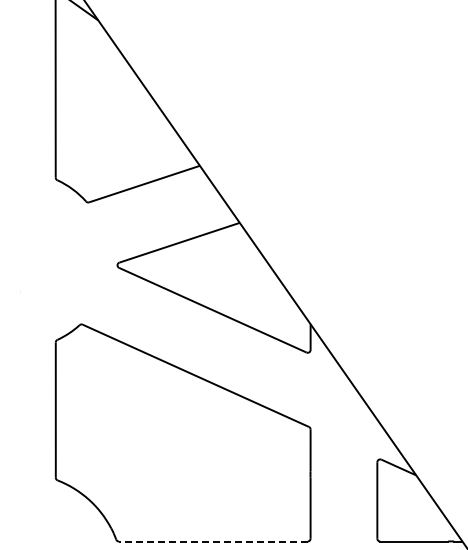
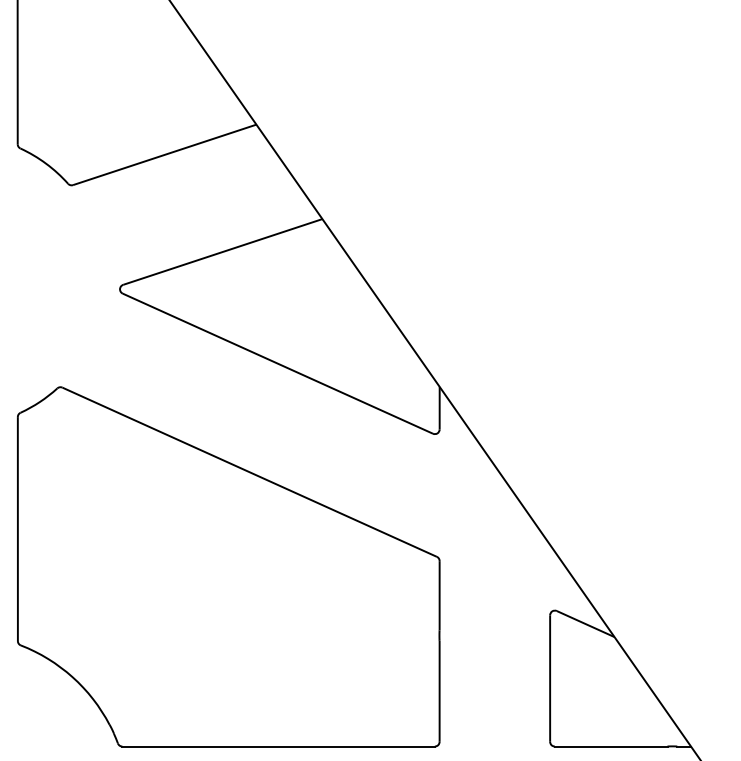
line: (212, 541) -> (277, 746), dashed -> solid

